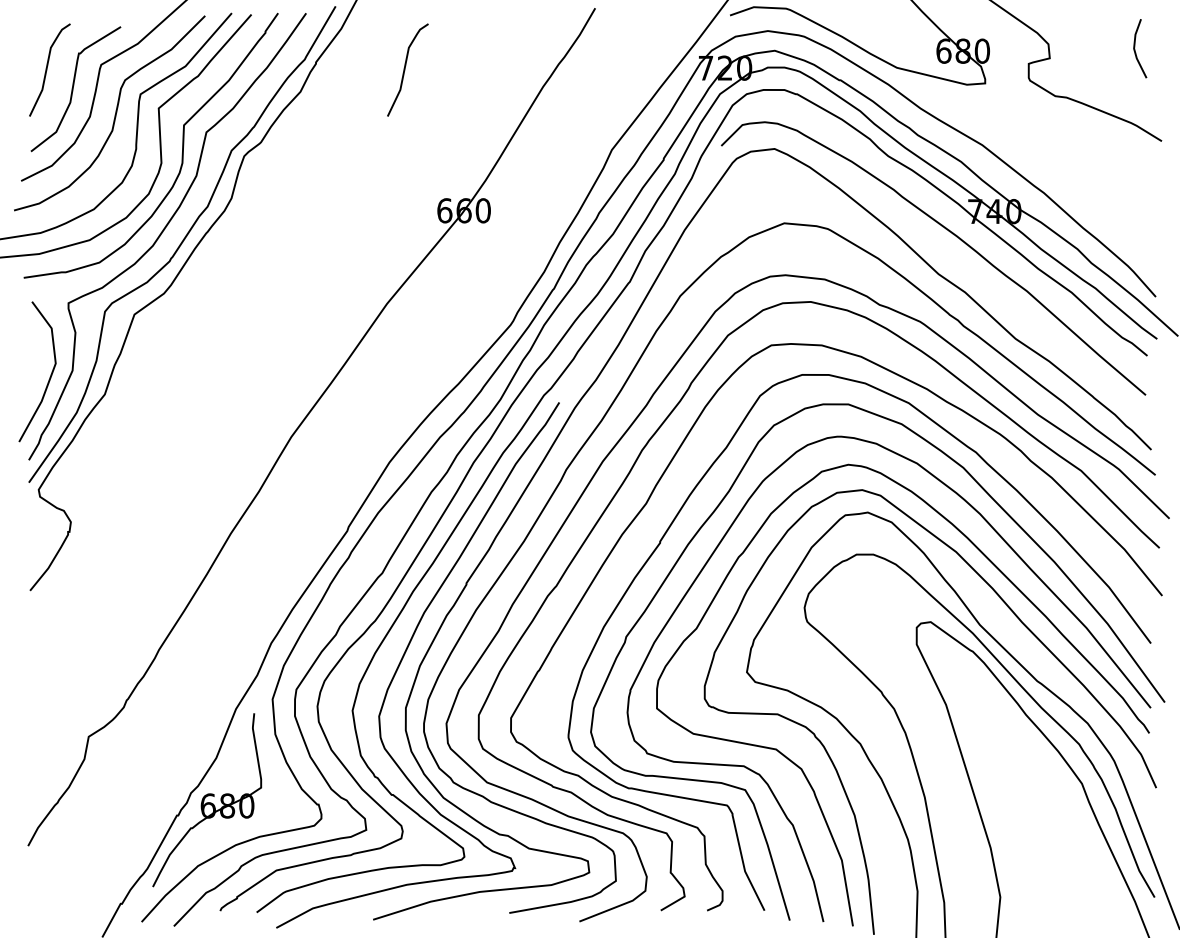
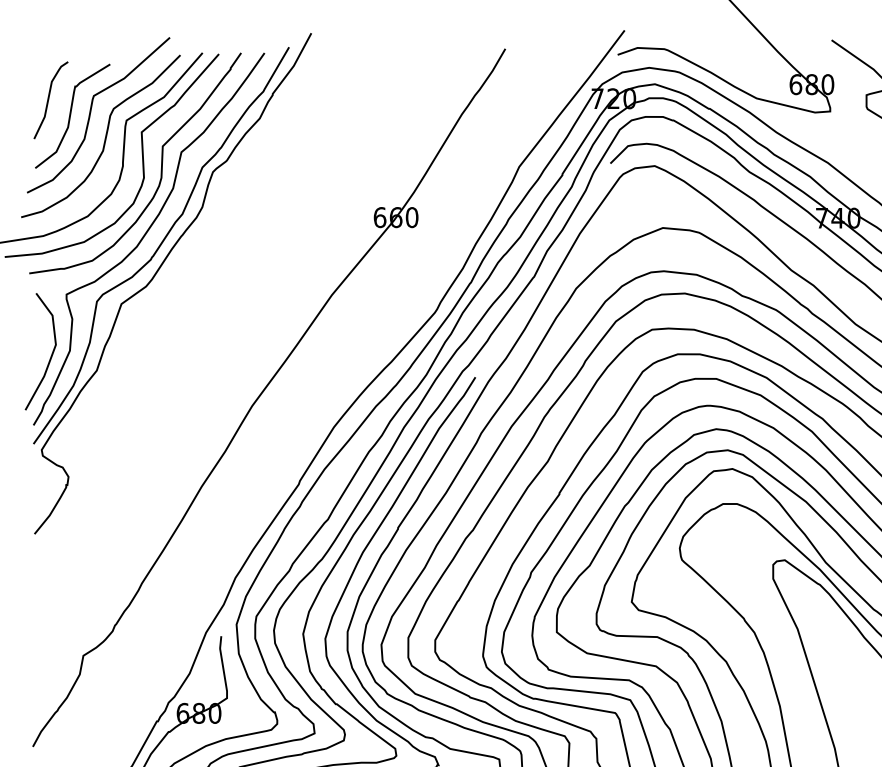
curve: (405, 69) -> (347, 99), removed

